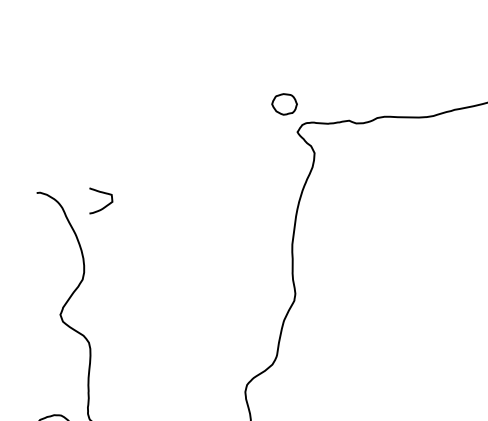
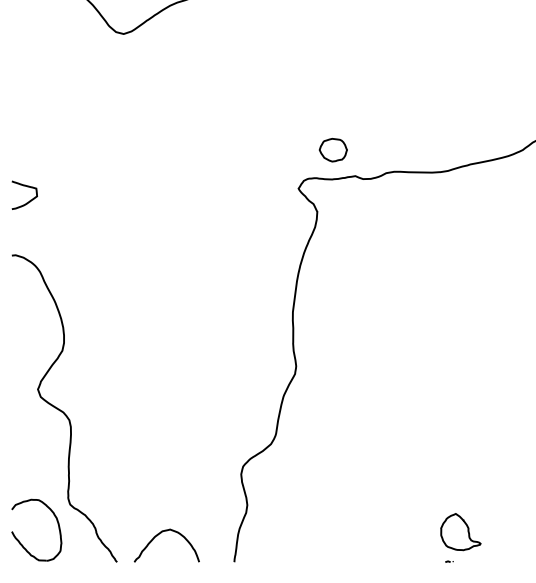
part: (283, 104) -> (332, 150), moved
curve: (103, 193) -> (27, 187), moved

